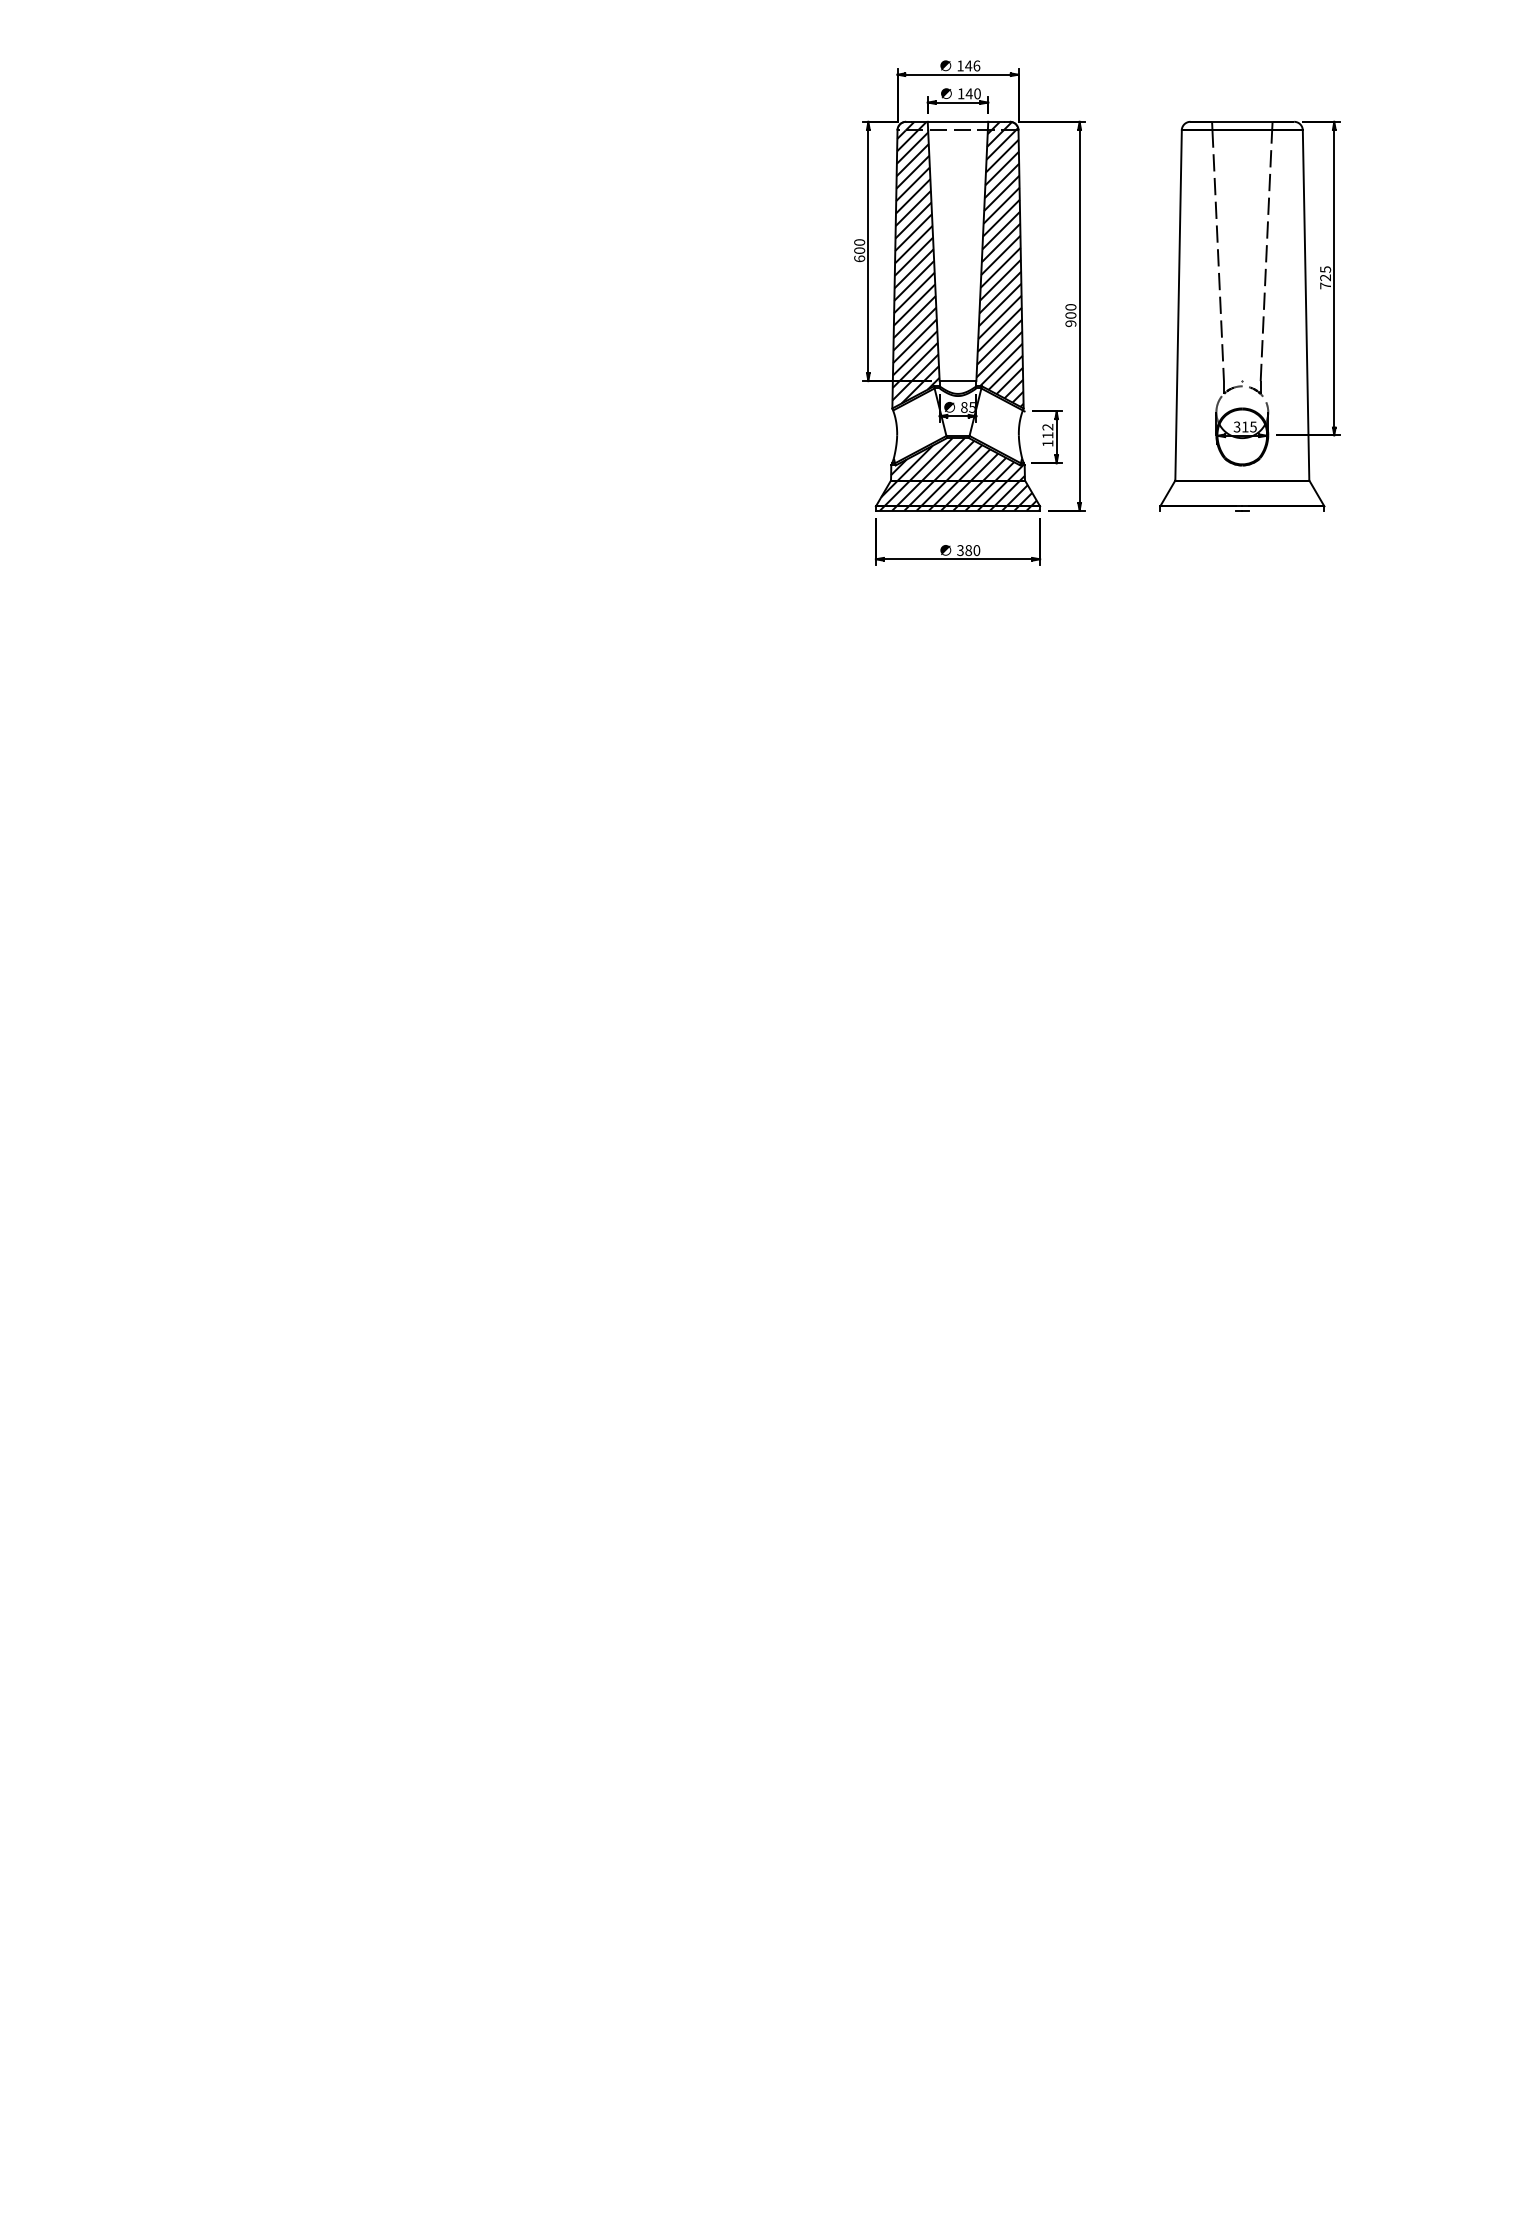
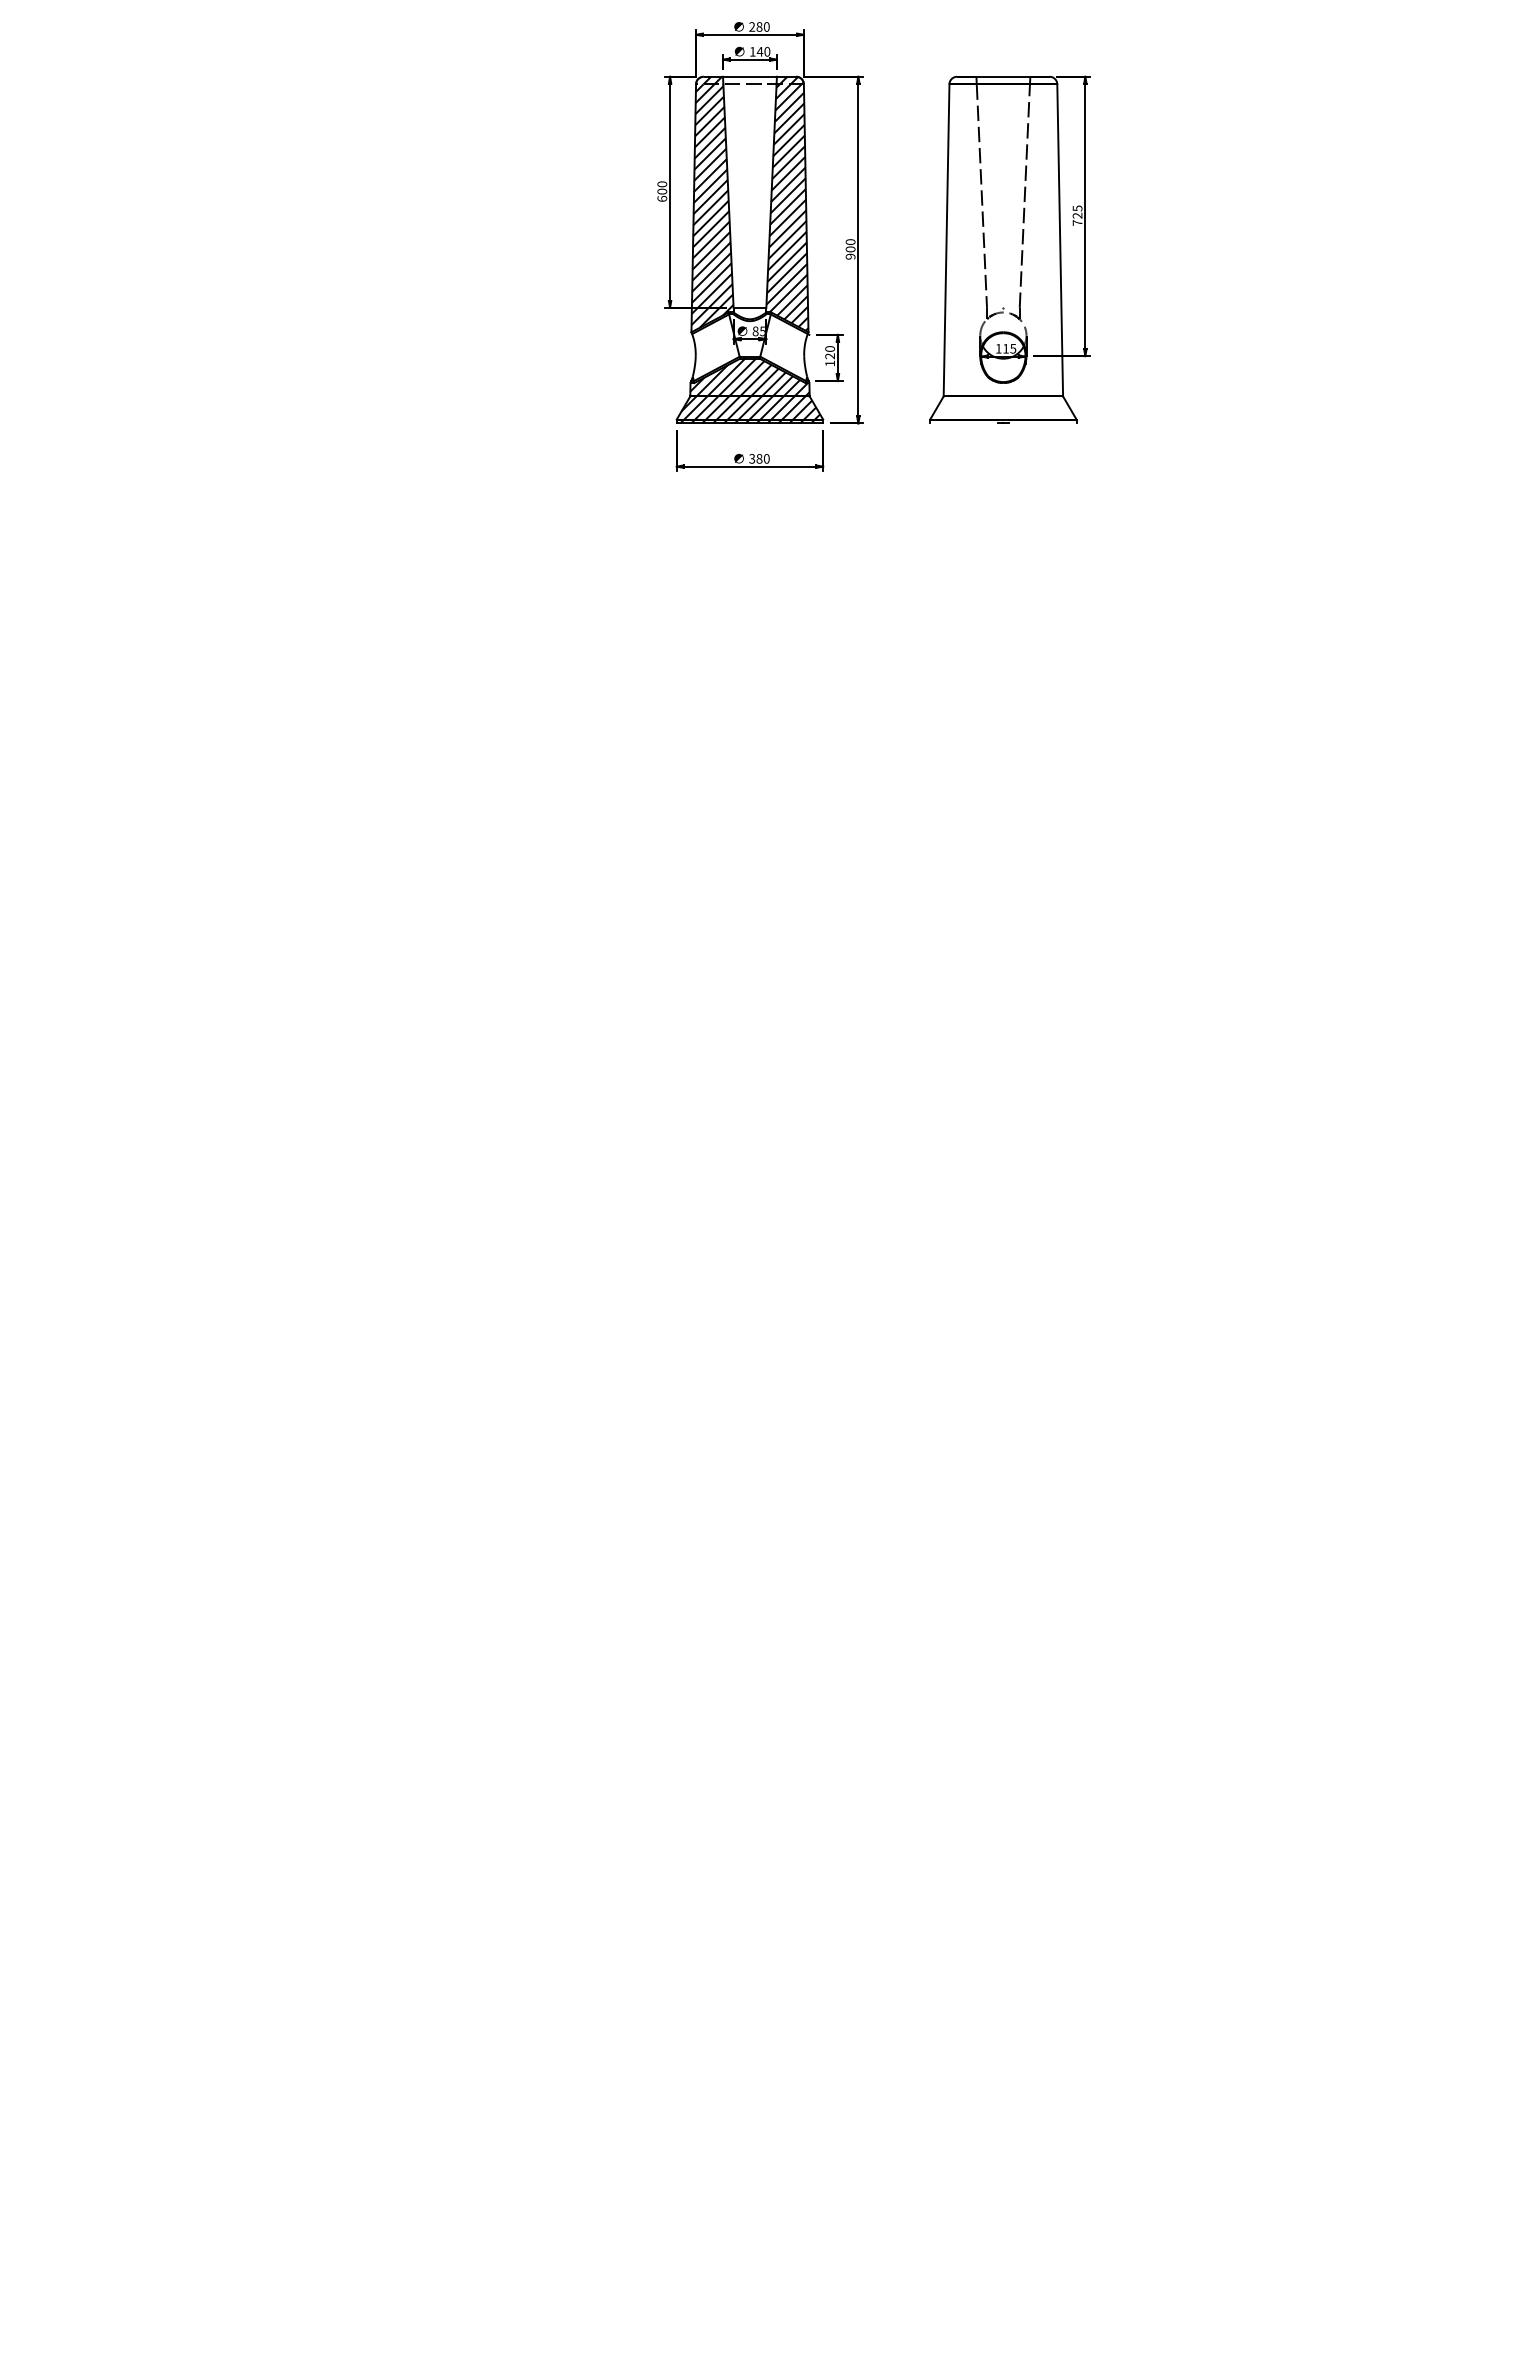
text: (968, 65) -> (759, 26), 146 -> 280
text: (1236, 426) -> (998, 348), 315 -> 115
text: (1047, 431) -> (829, 352), 112 -> 120

